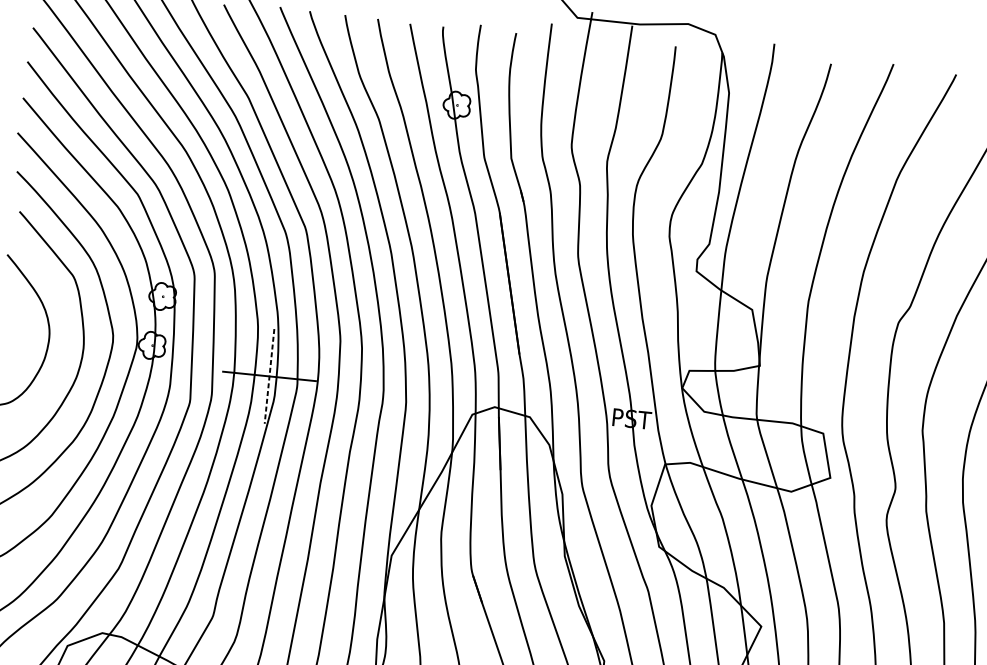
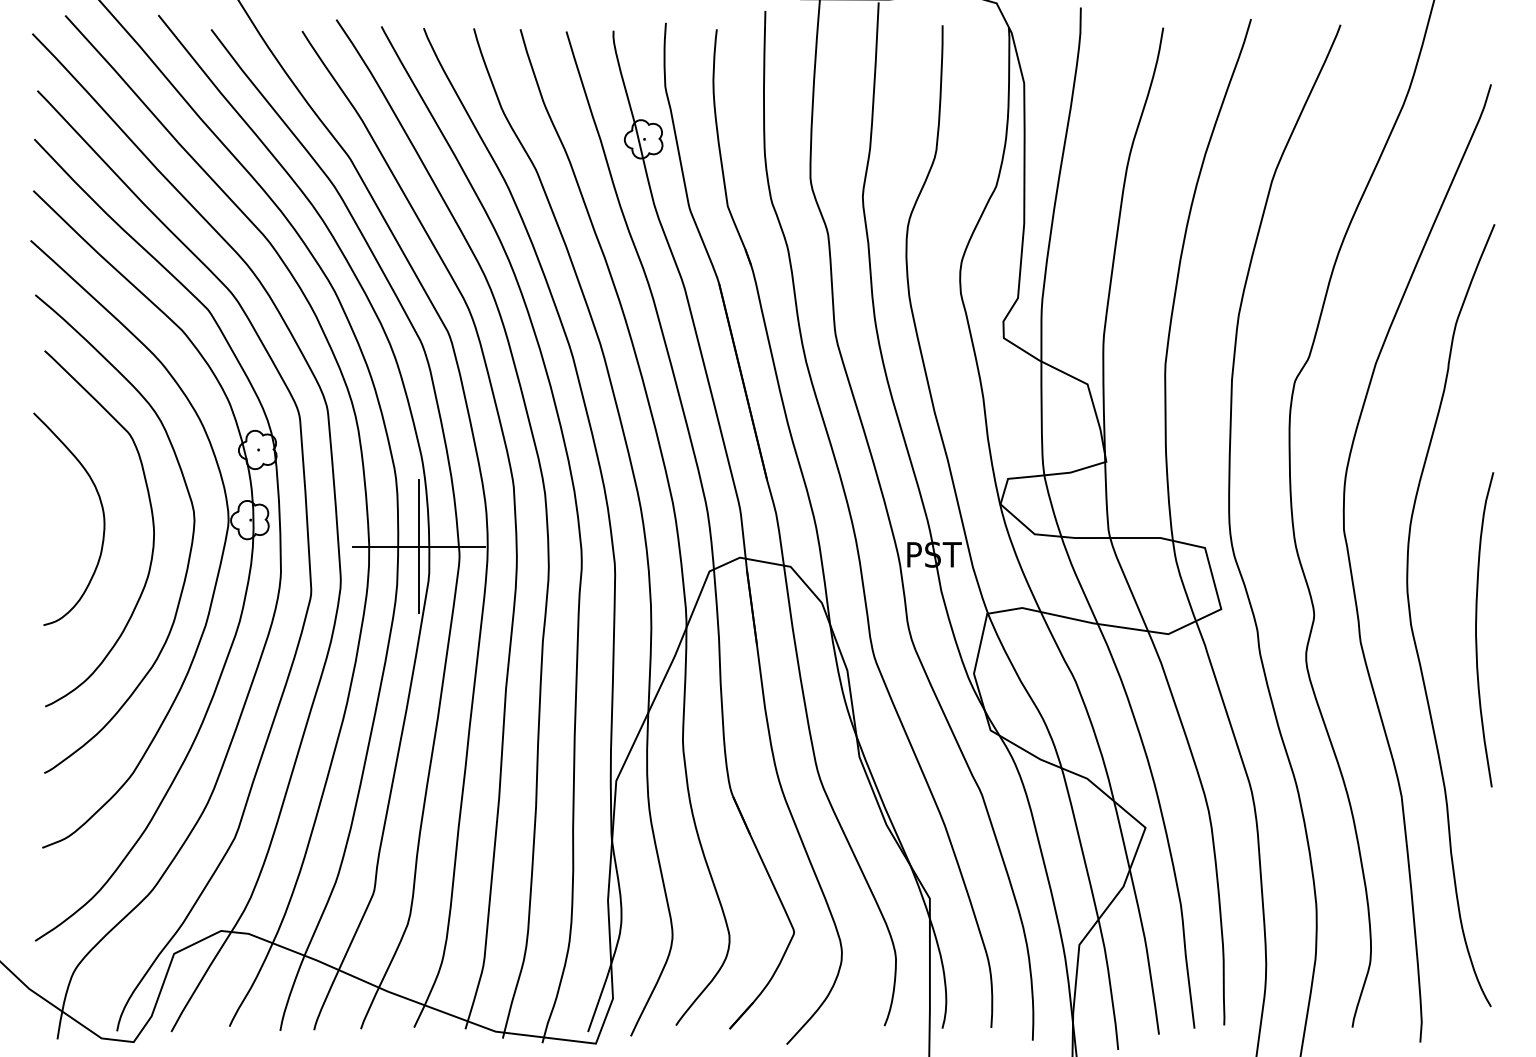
line: (269, 377) -> (419, 547), dashed -> solid

